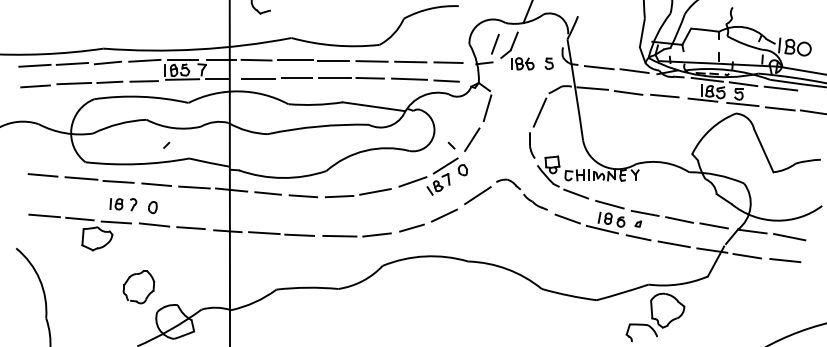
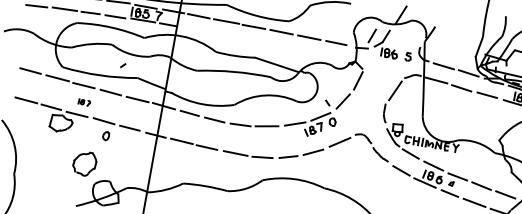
part: (350, 79) -> (263, 42), removed
part: (123, 204) -> (84, 102), size x0.6
part: (152, 207) -> (105, 136), moved

